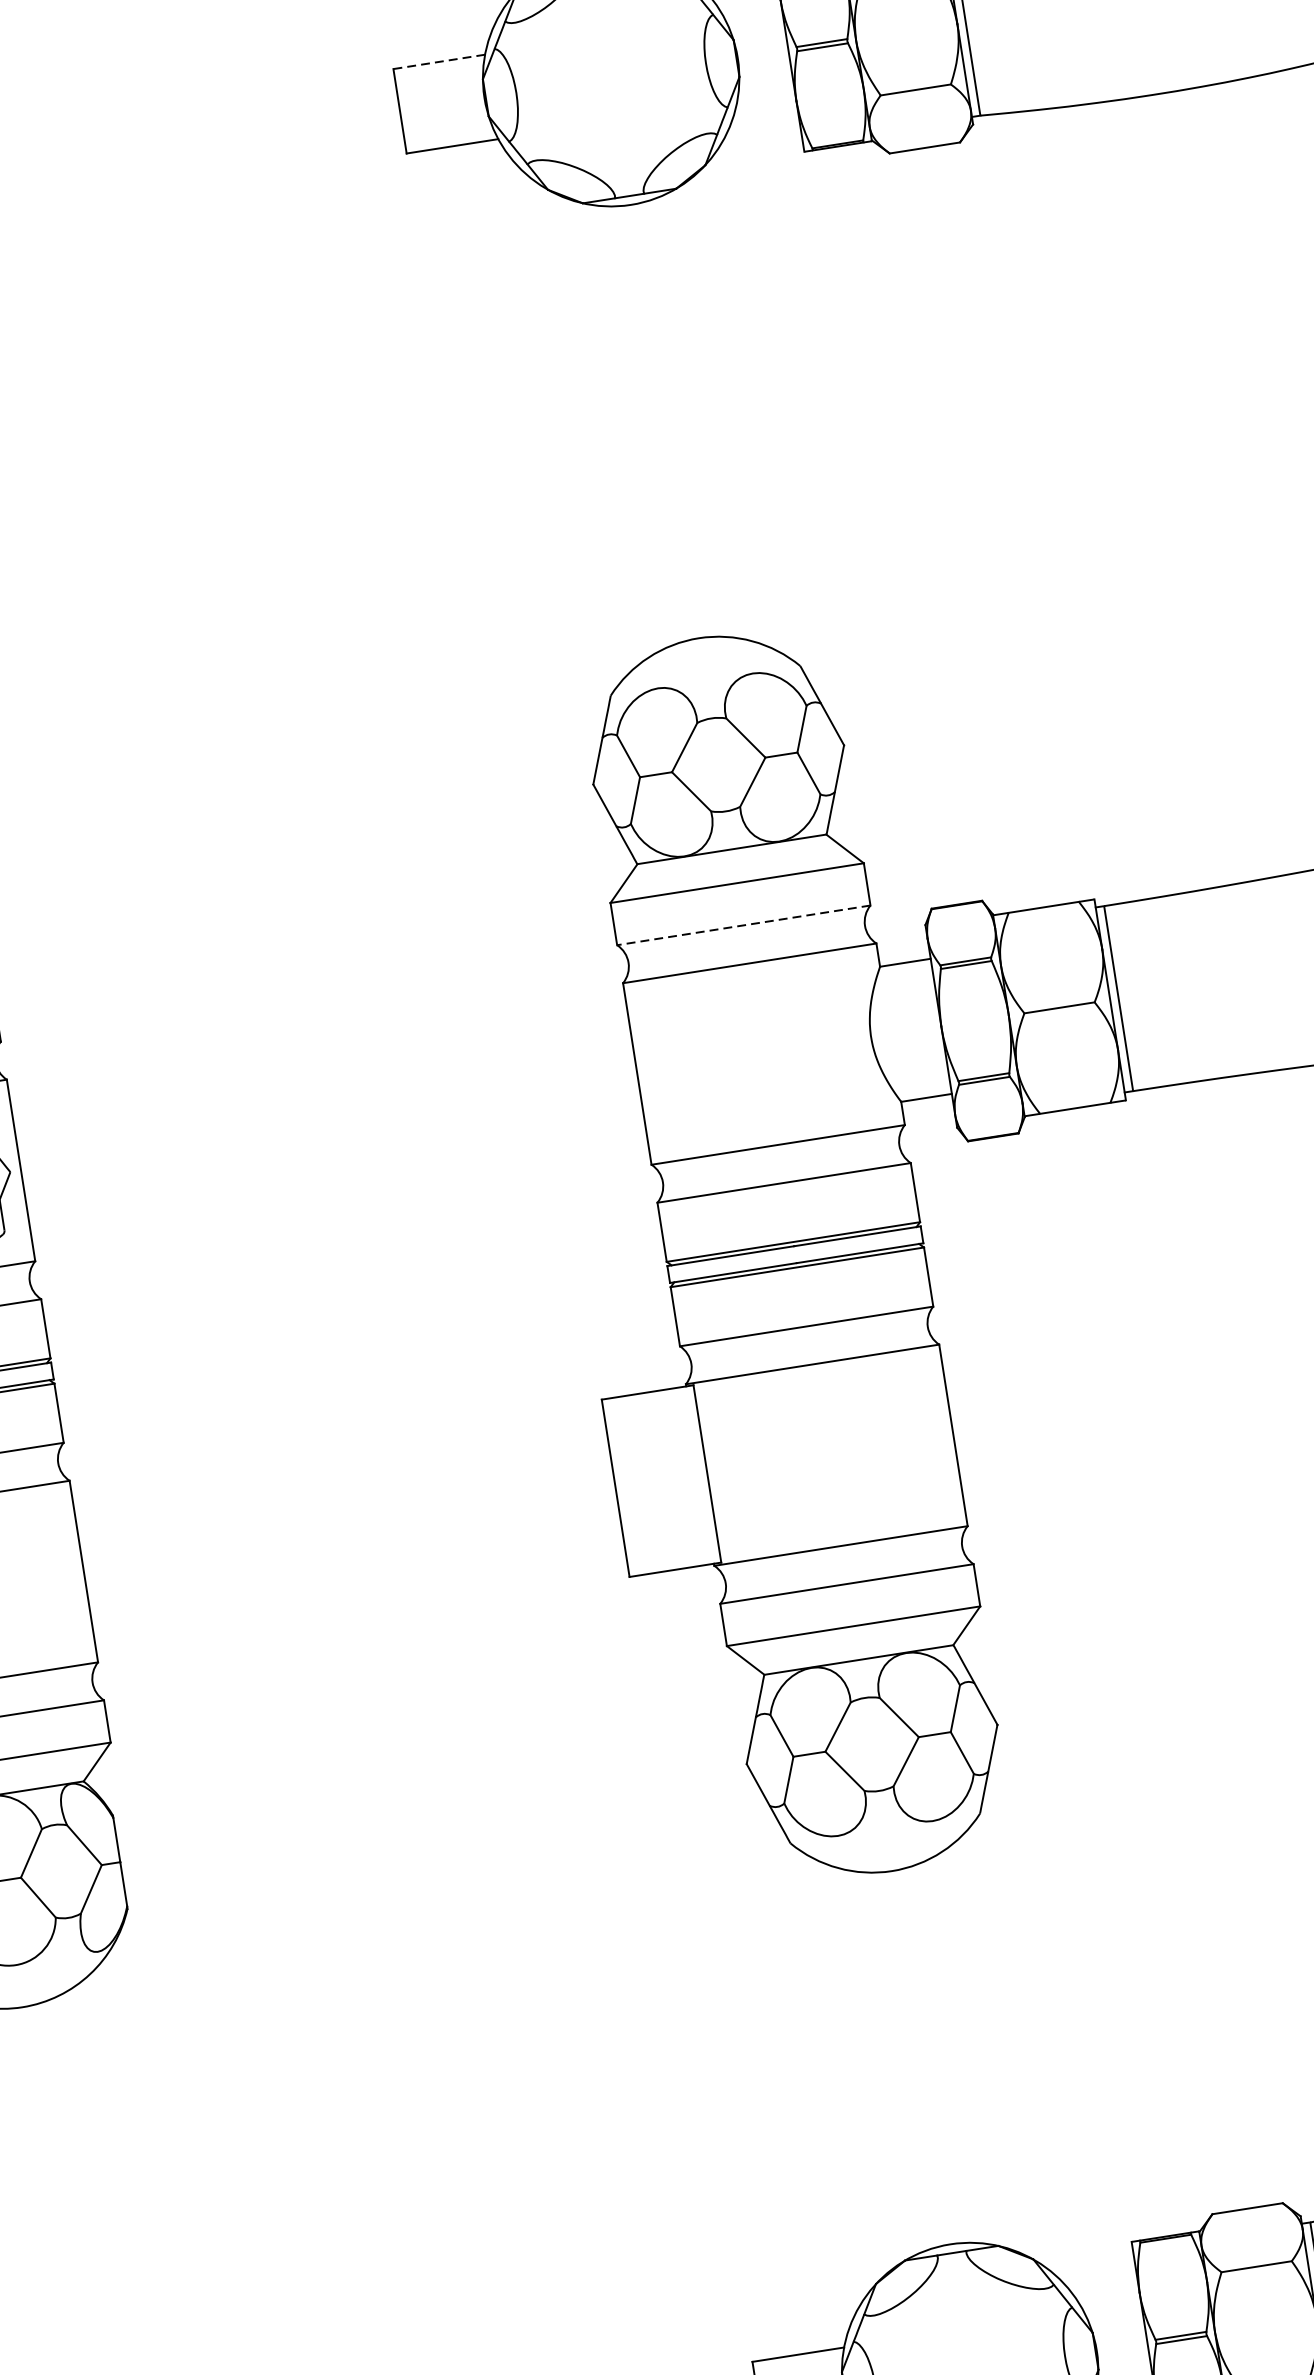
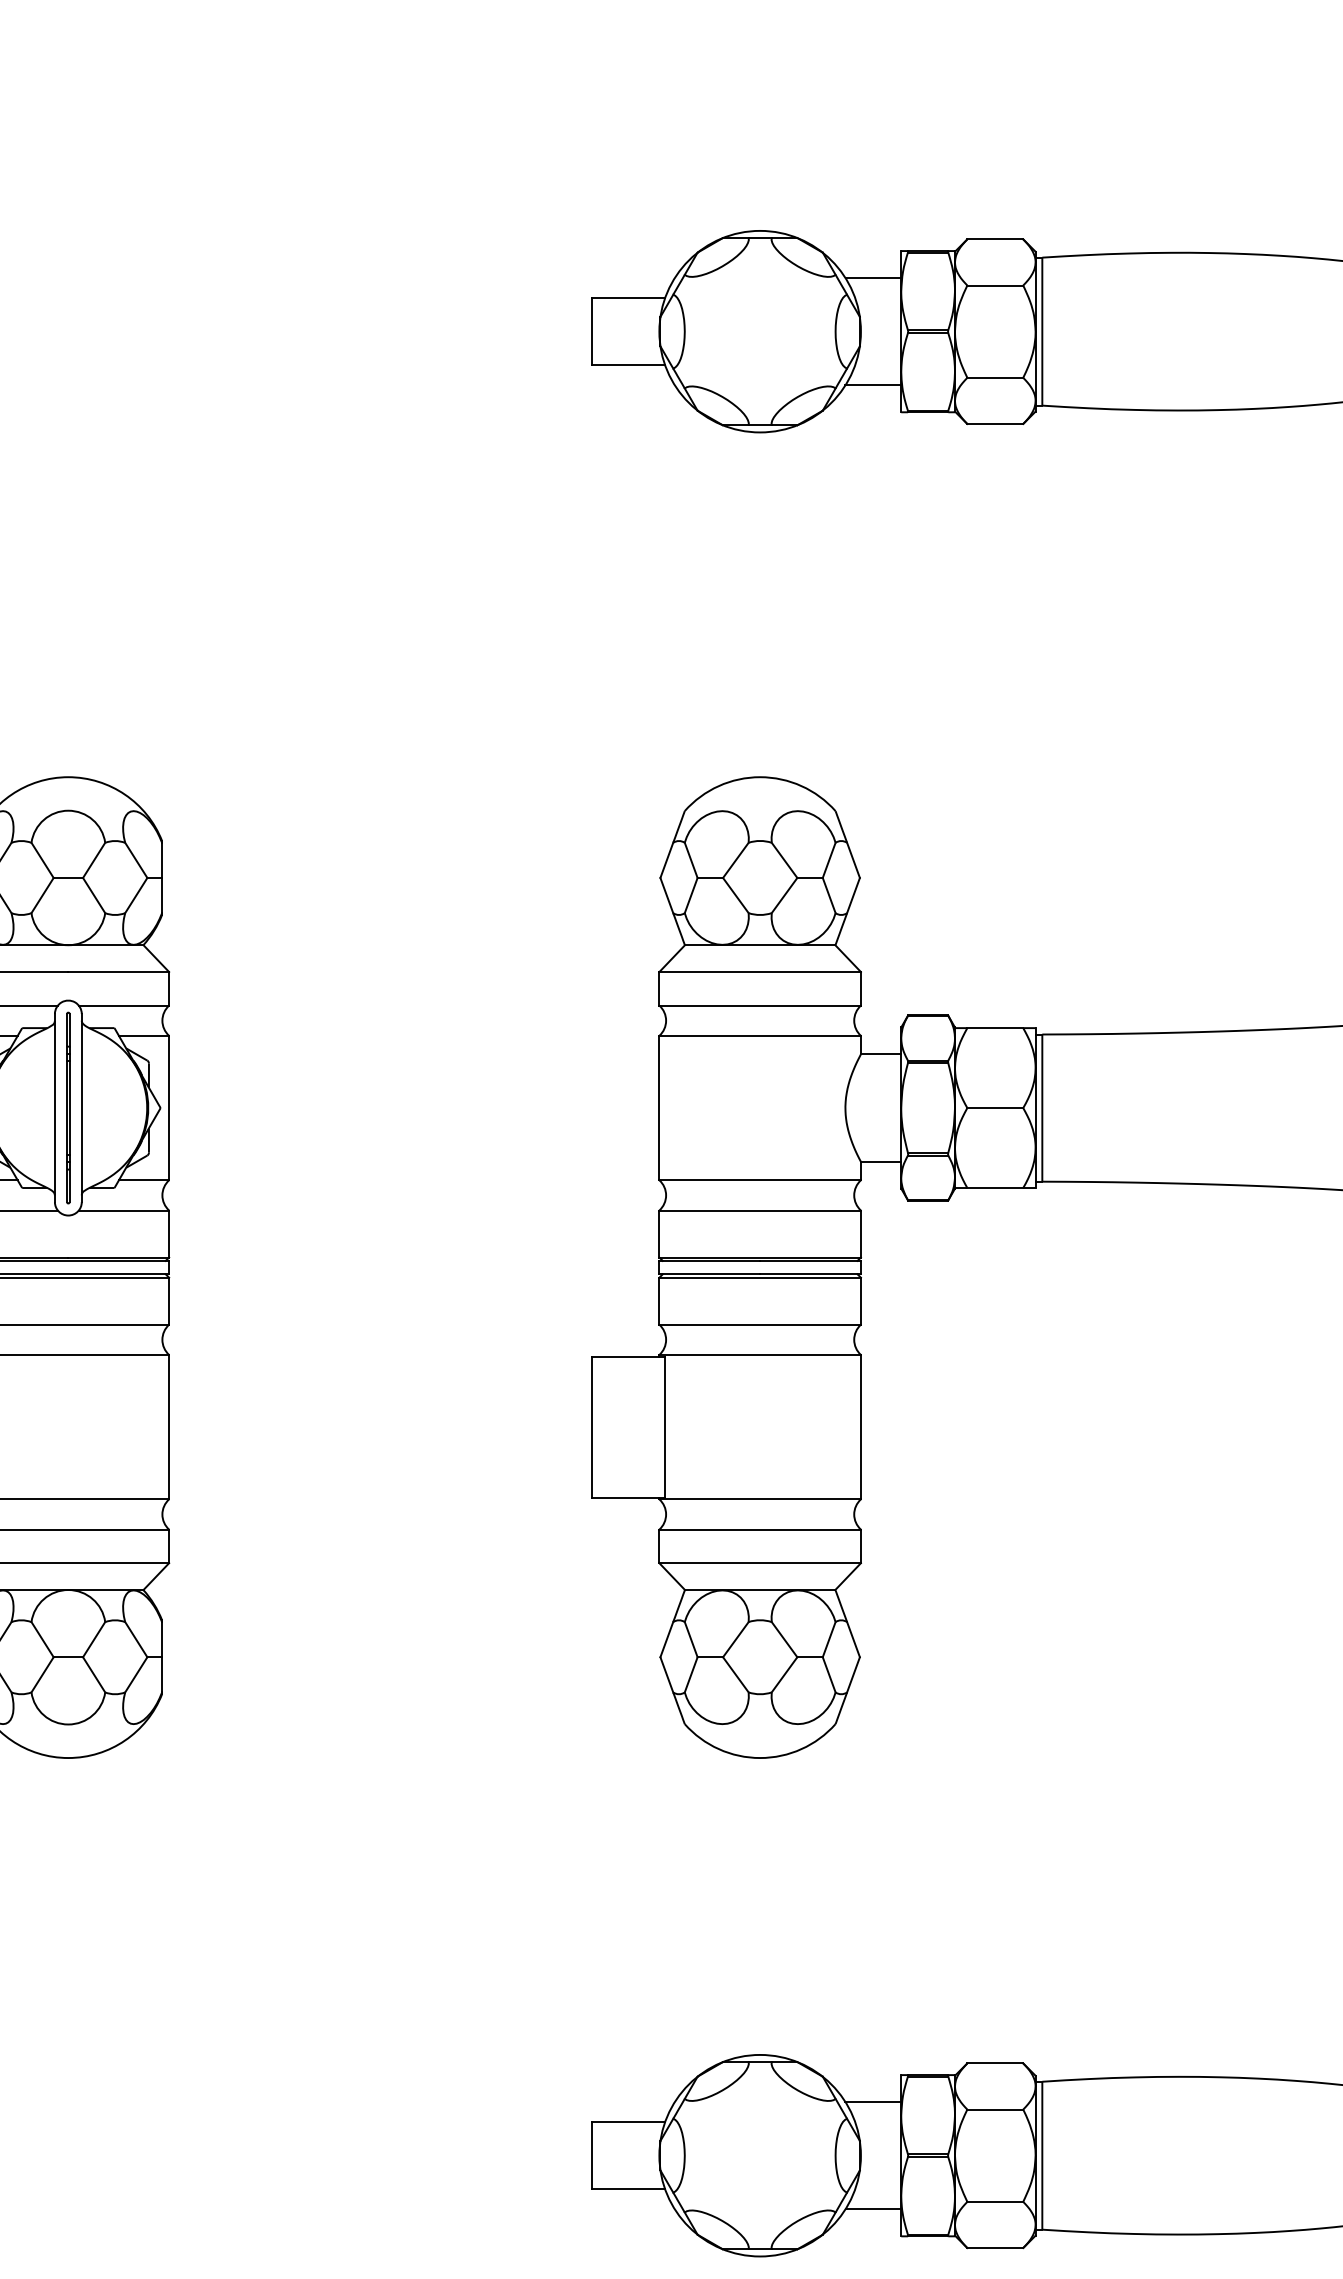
line: (440, 62) -> (629, 298), dashed -> solid
line: (764, 123) -> (873, 385), added
line: (744, 925) -> (760, 1005), dashed -> solid
line: (1101, 2280) -> (873, 2101), added

